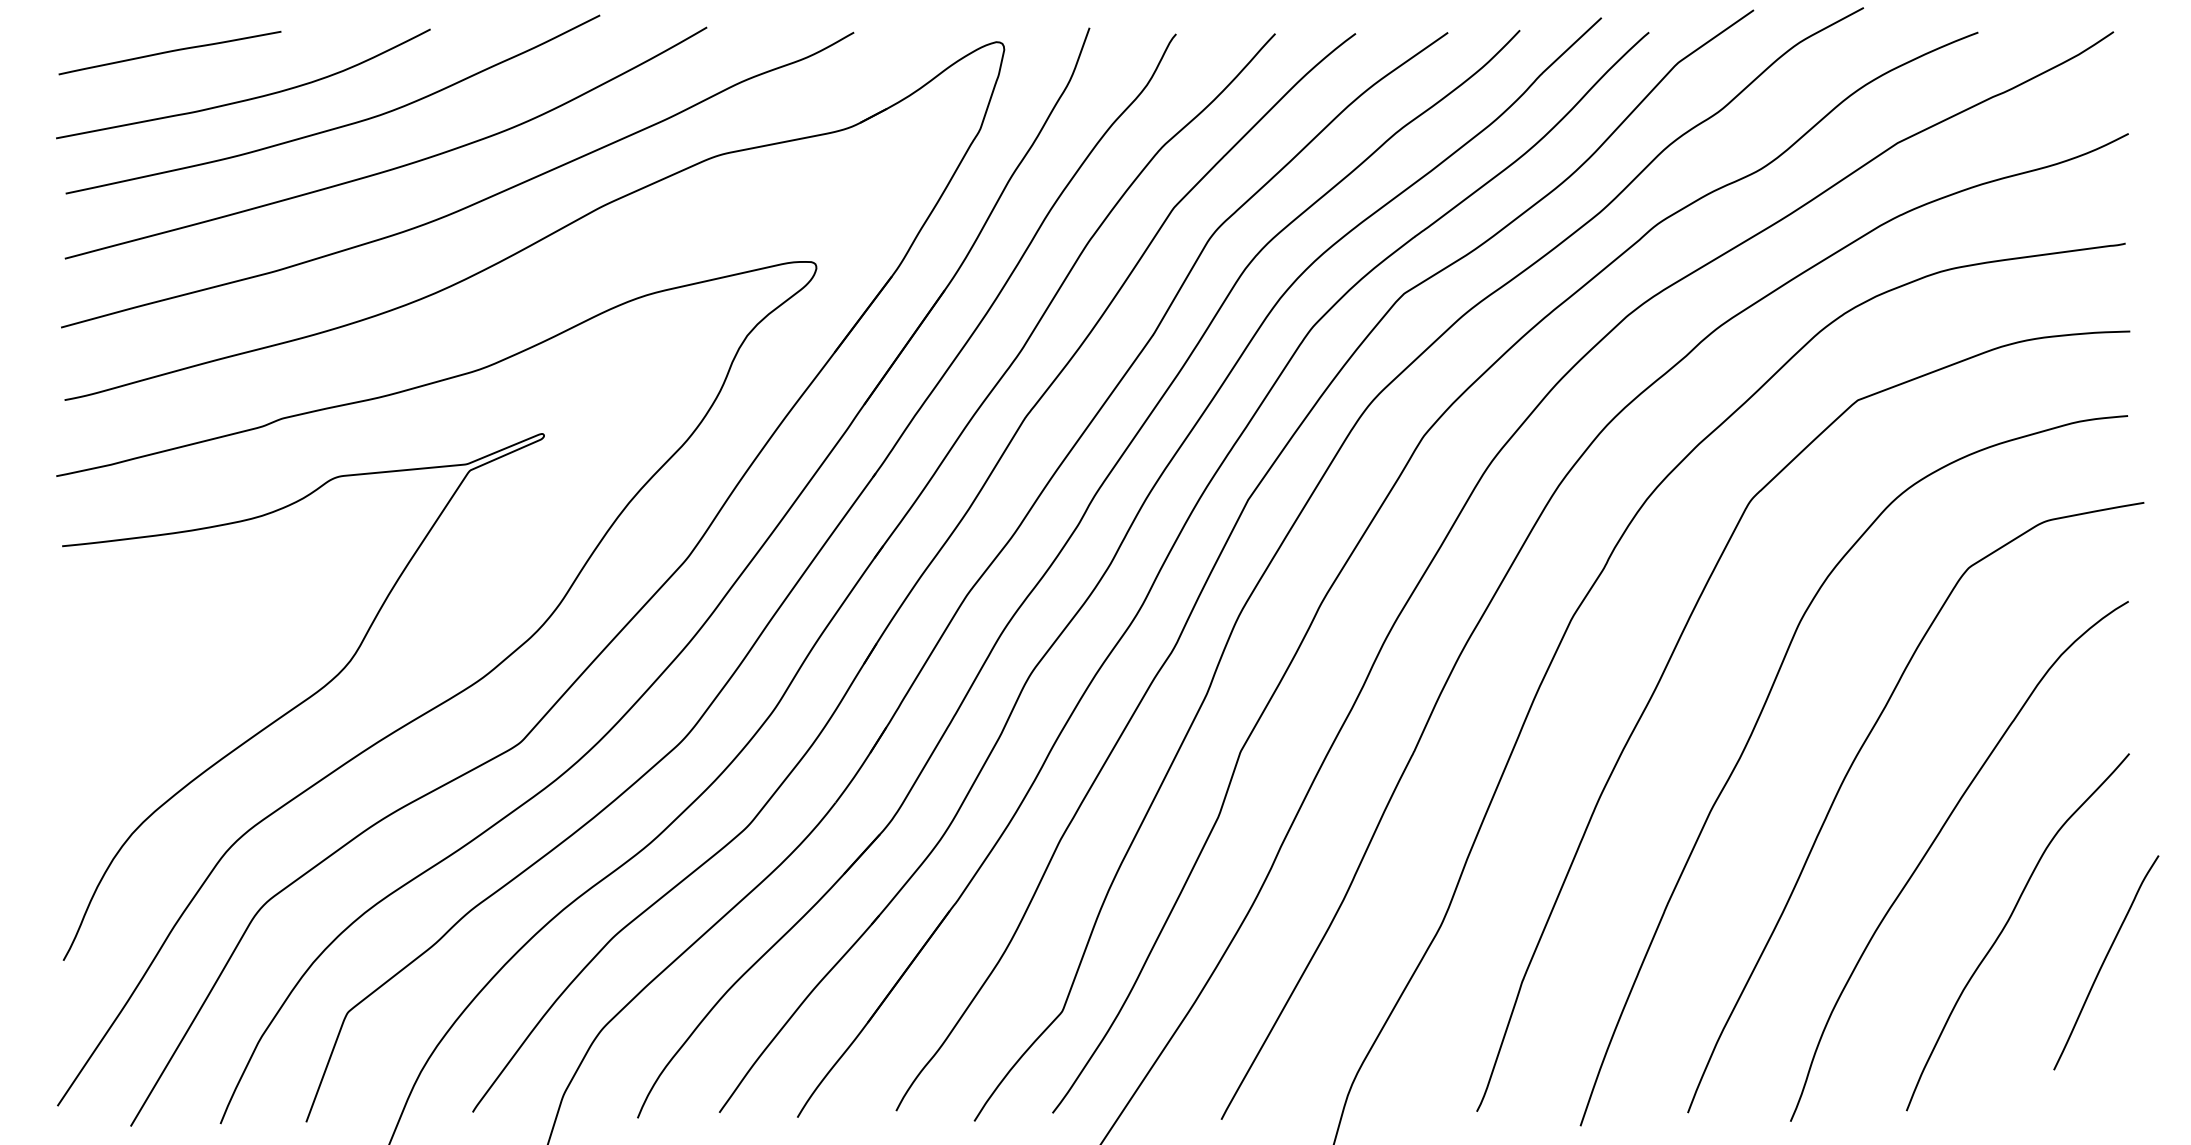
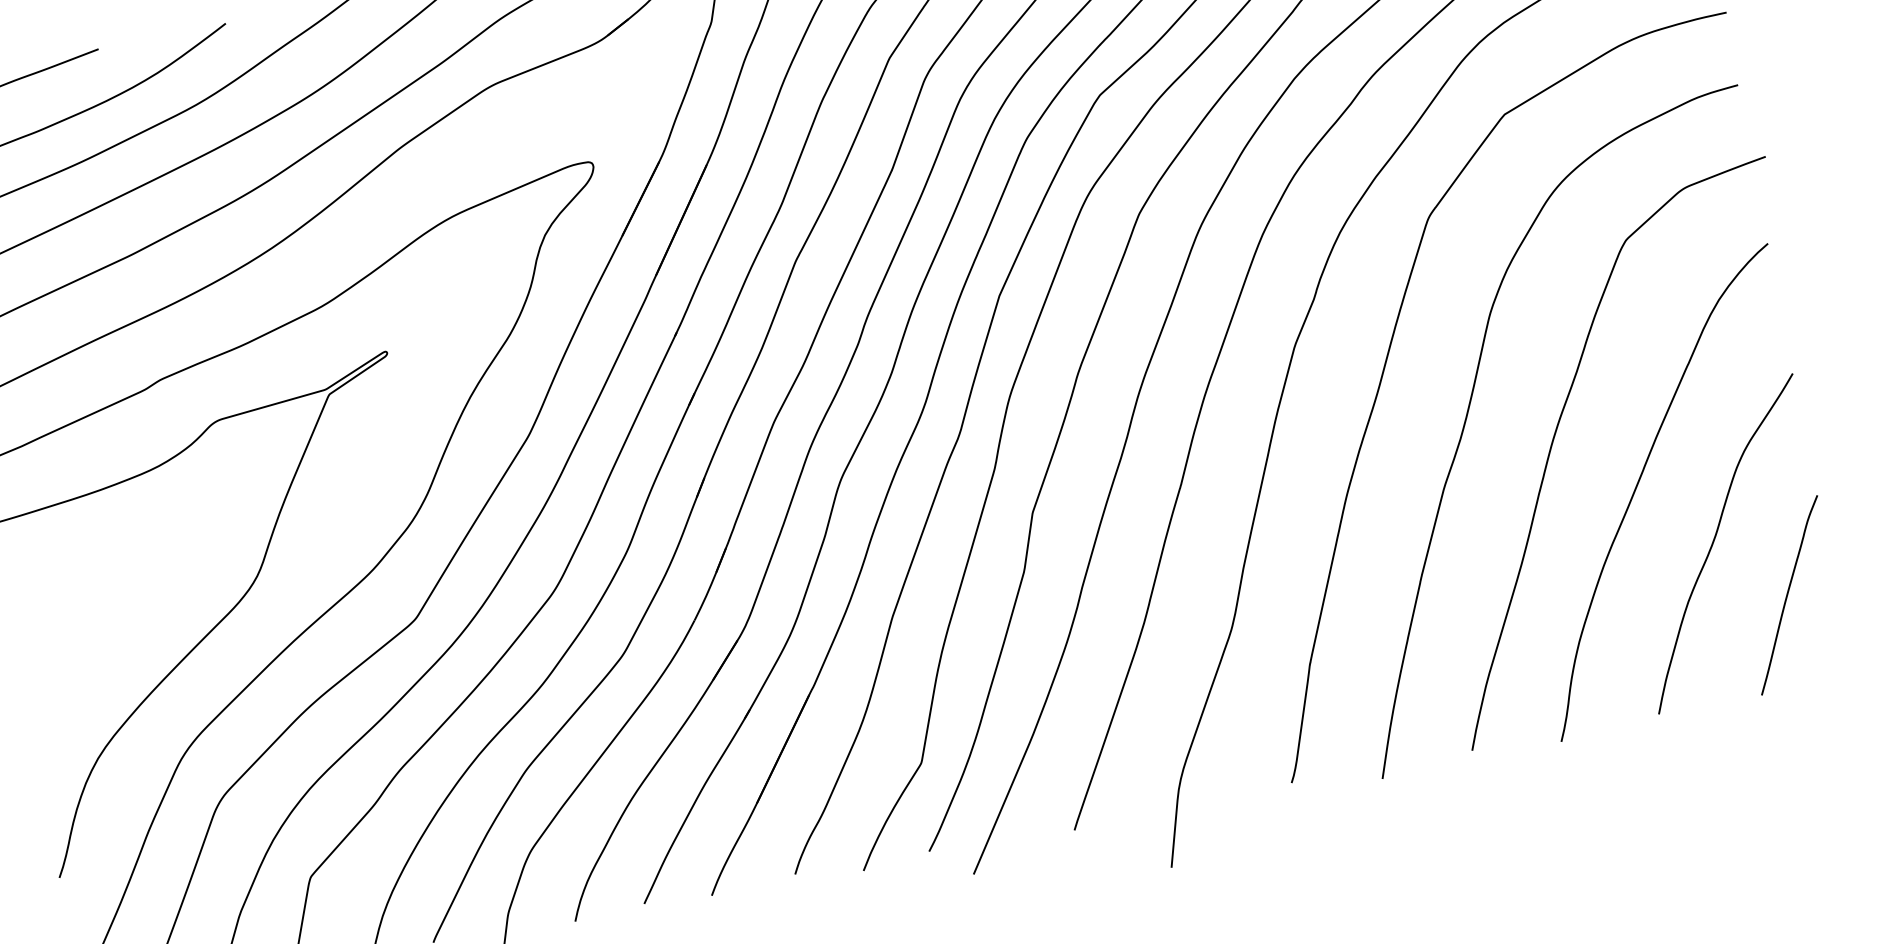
curve: (2104, 962) -> (1787, 595), moved

